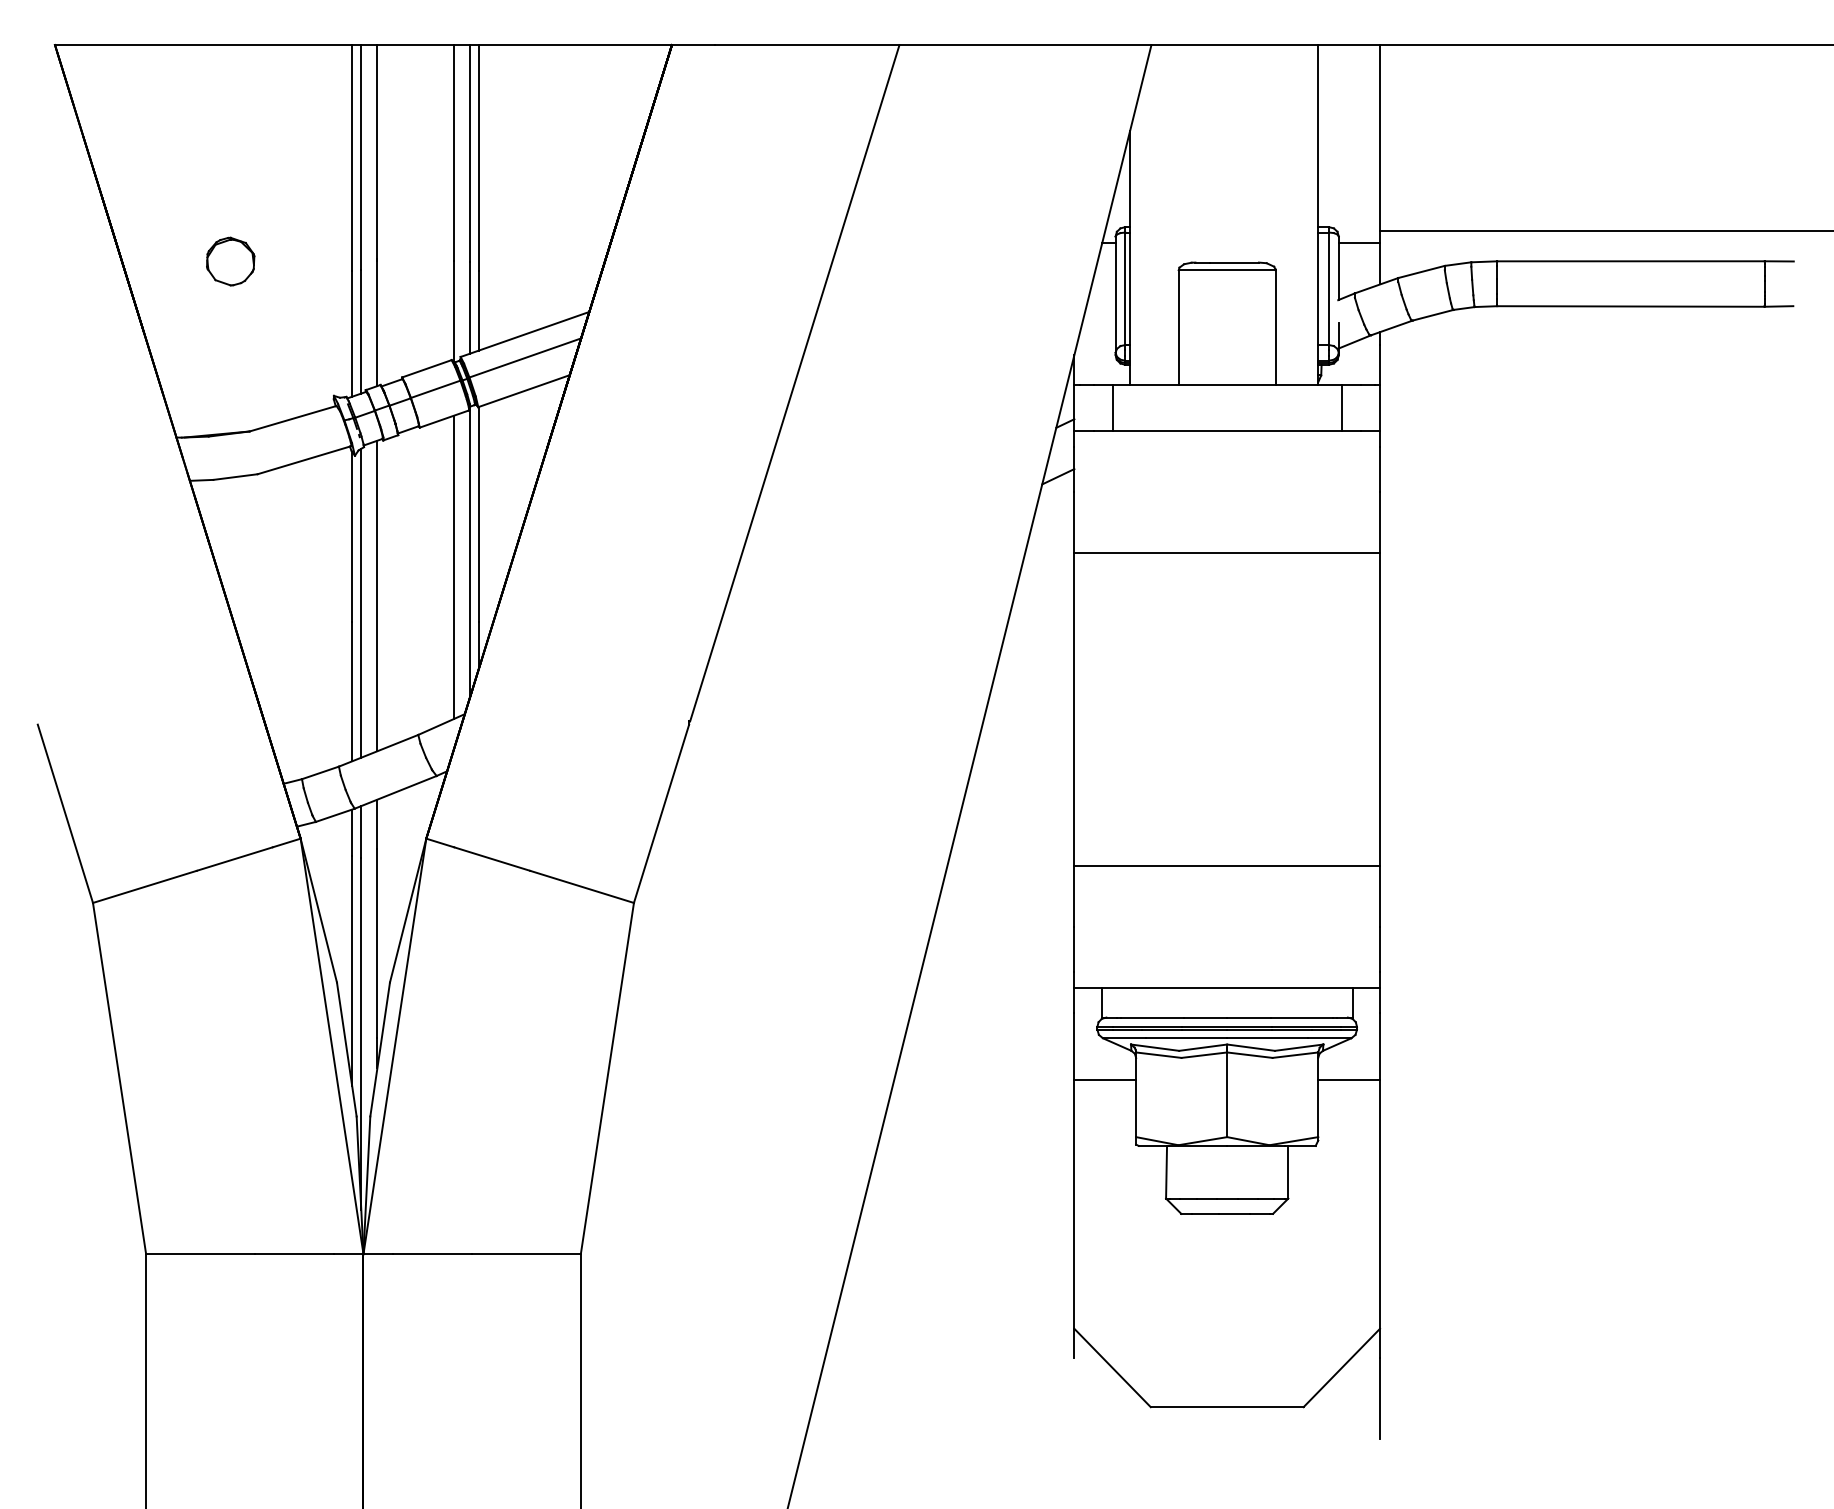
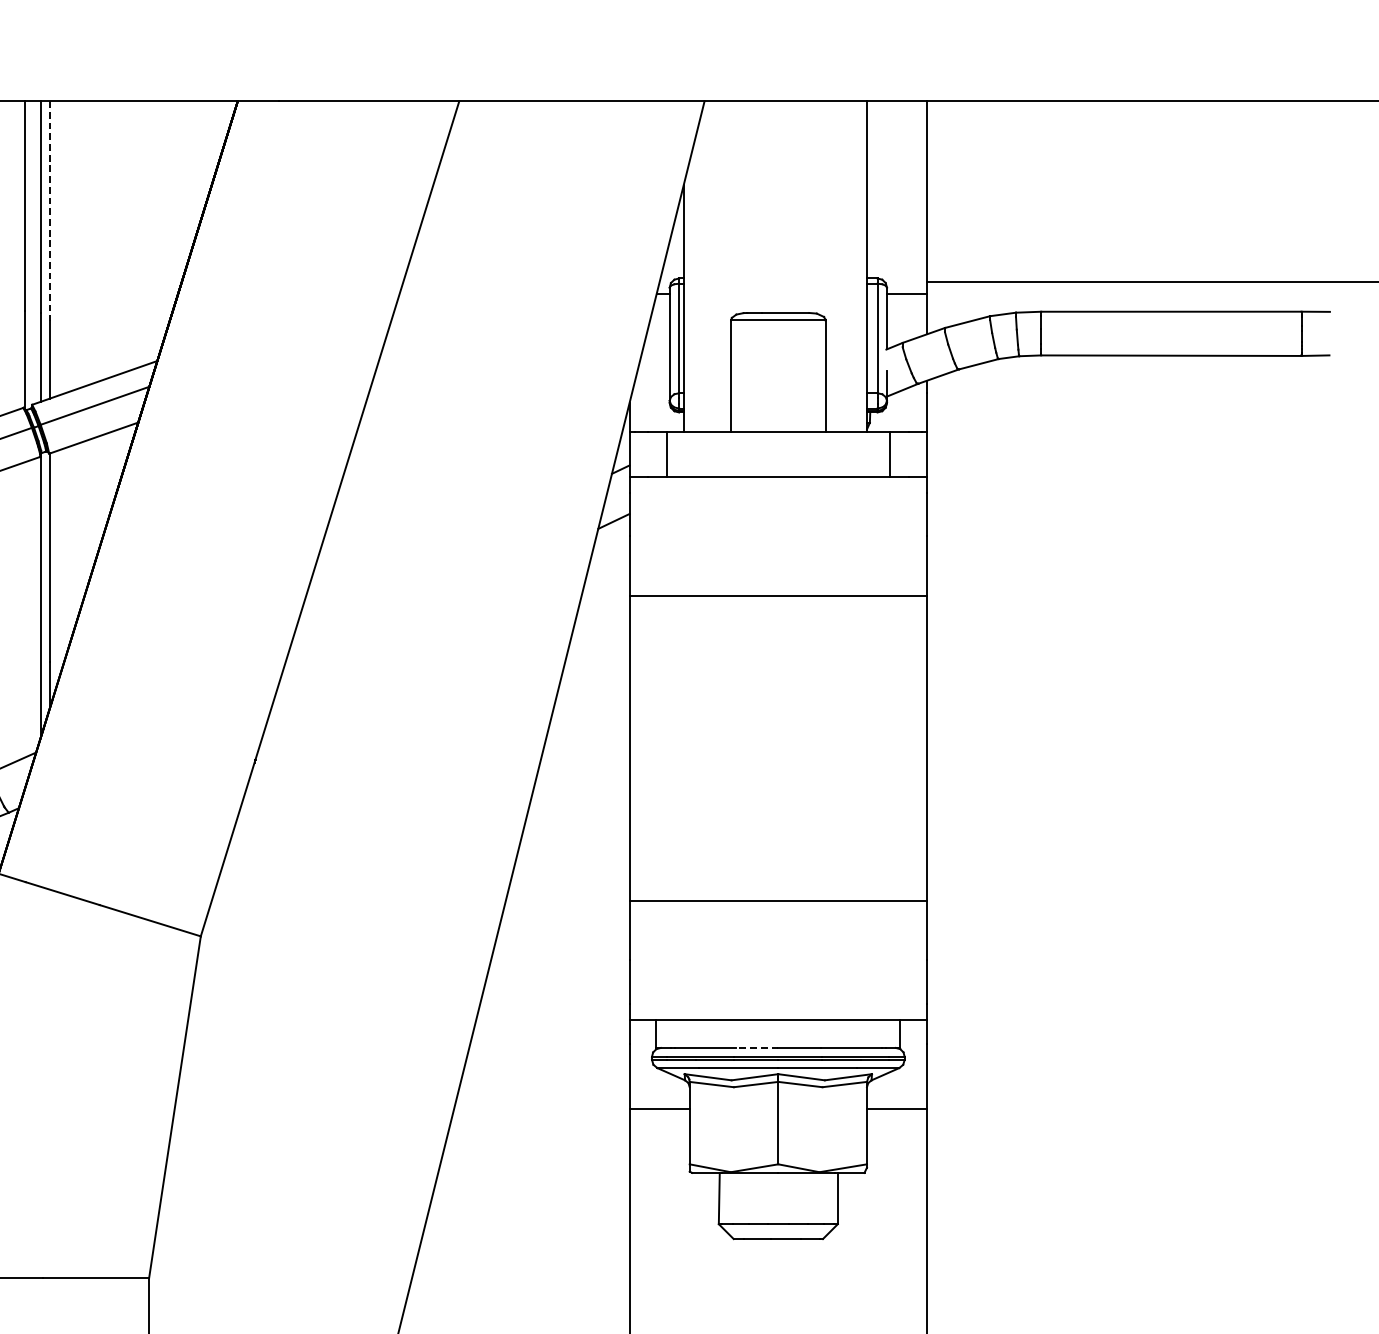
line: (479, 158) -> (50, 211), solid -> dashed
line: (453, 567) -> (25, 609), removed
line: (1205, 1017) -> (757, 1047), solid -> dashed

